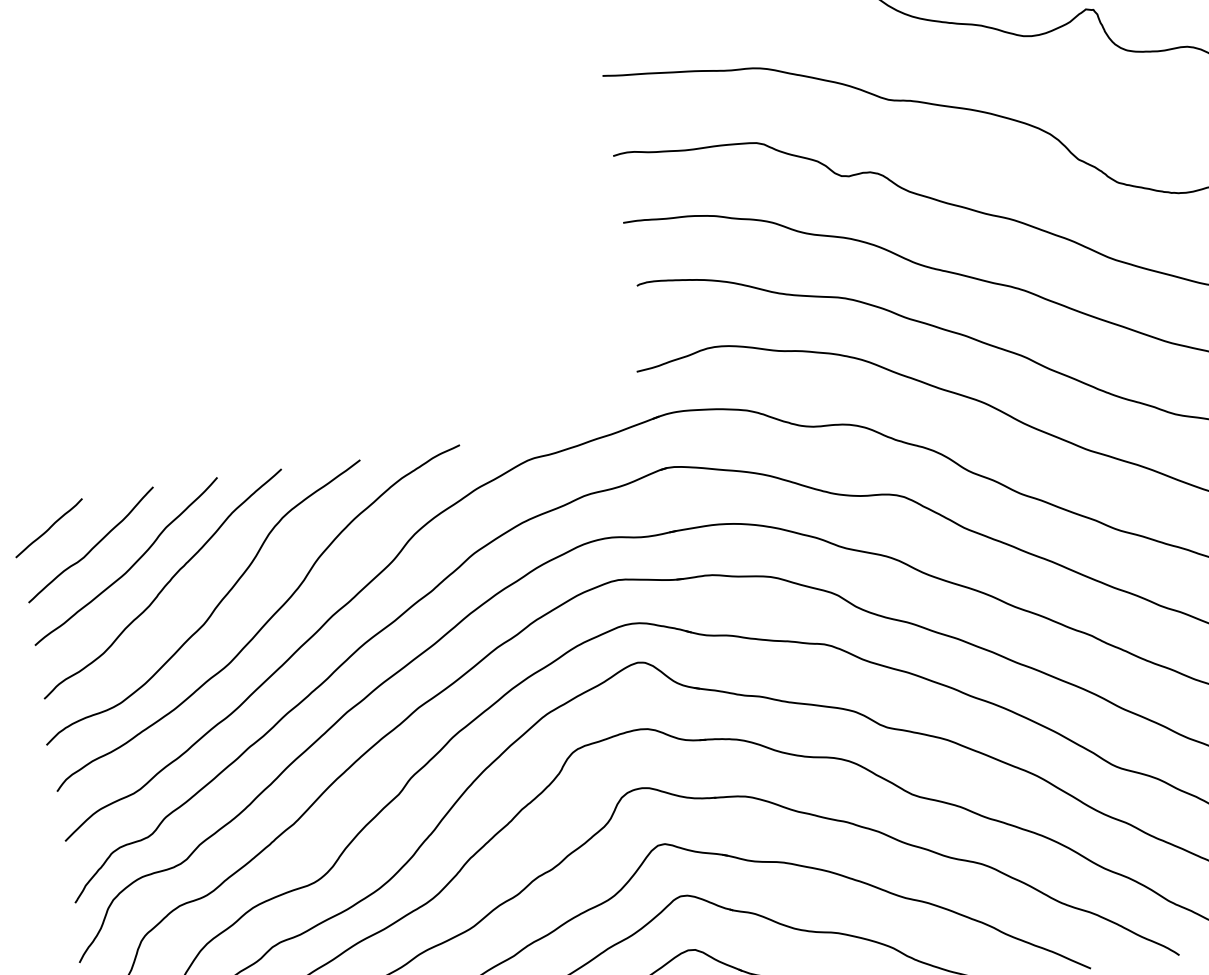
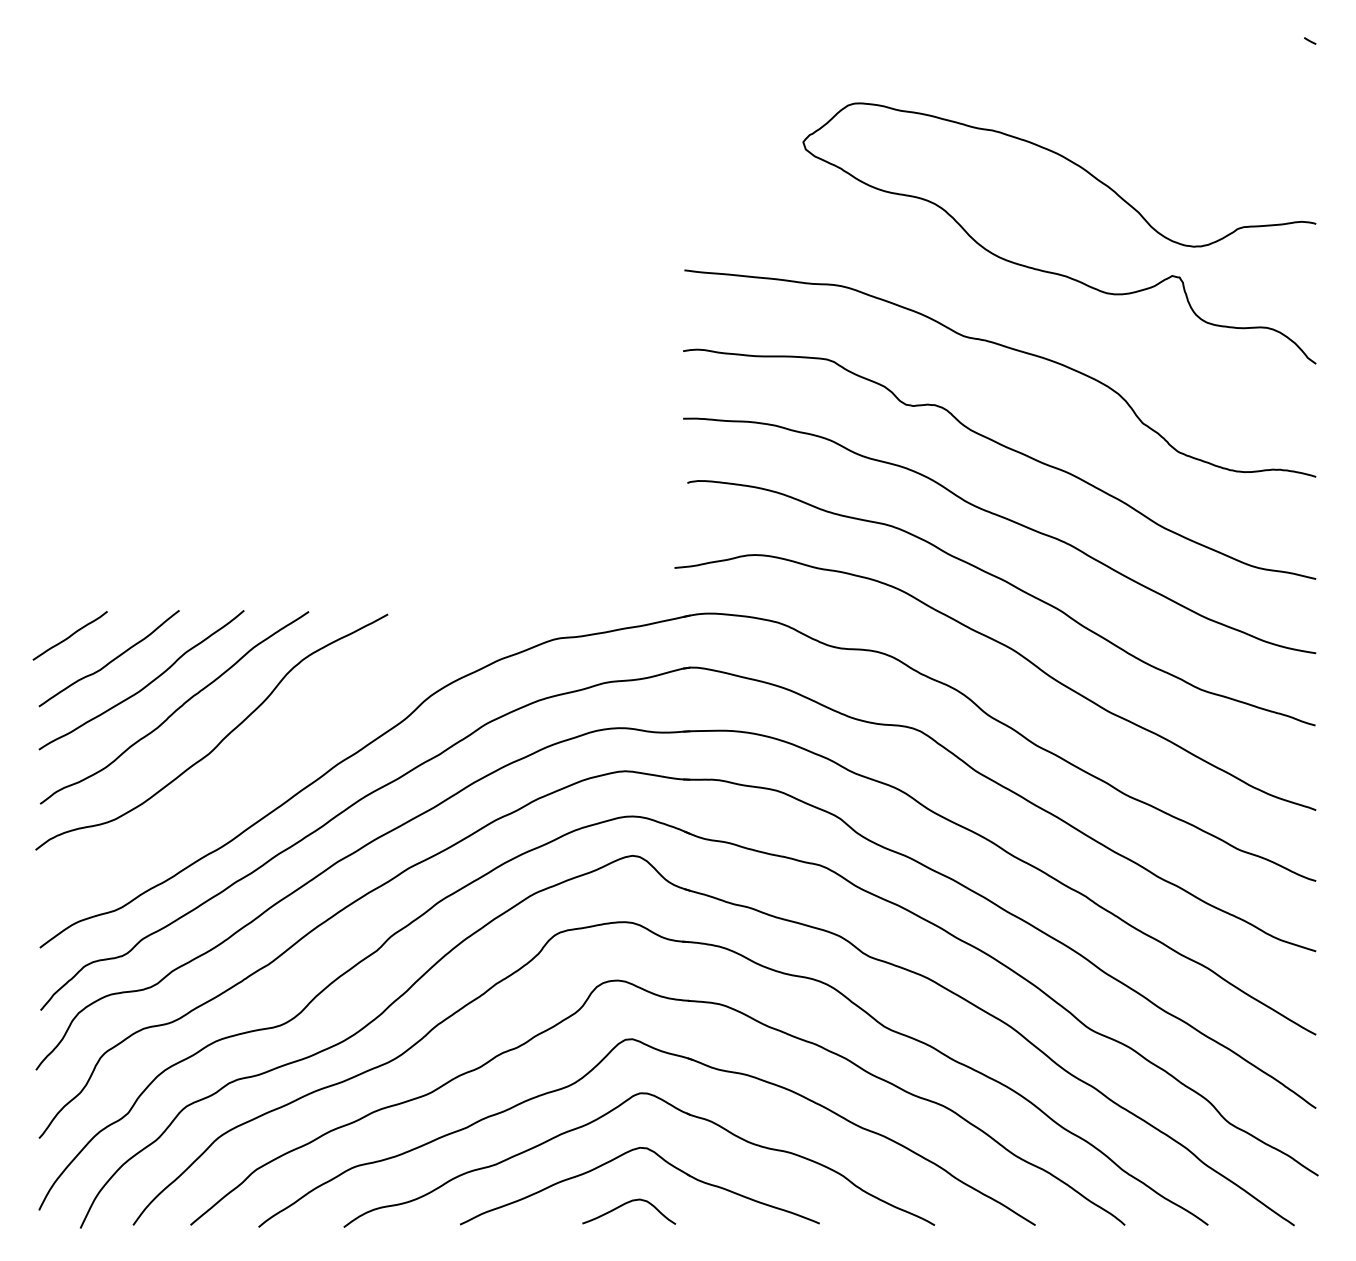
curve: (264, 623) -> (269, 761), removed

